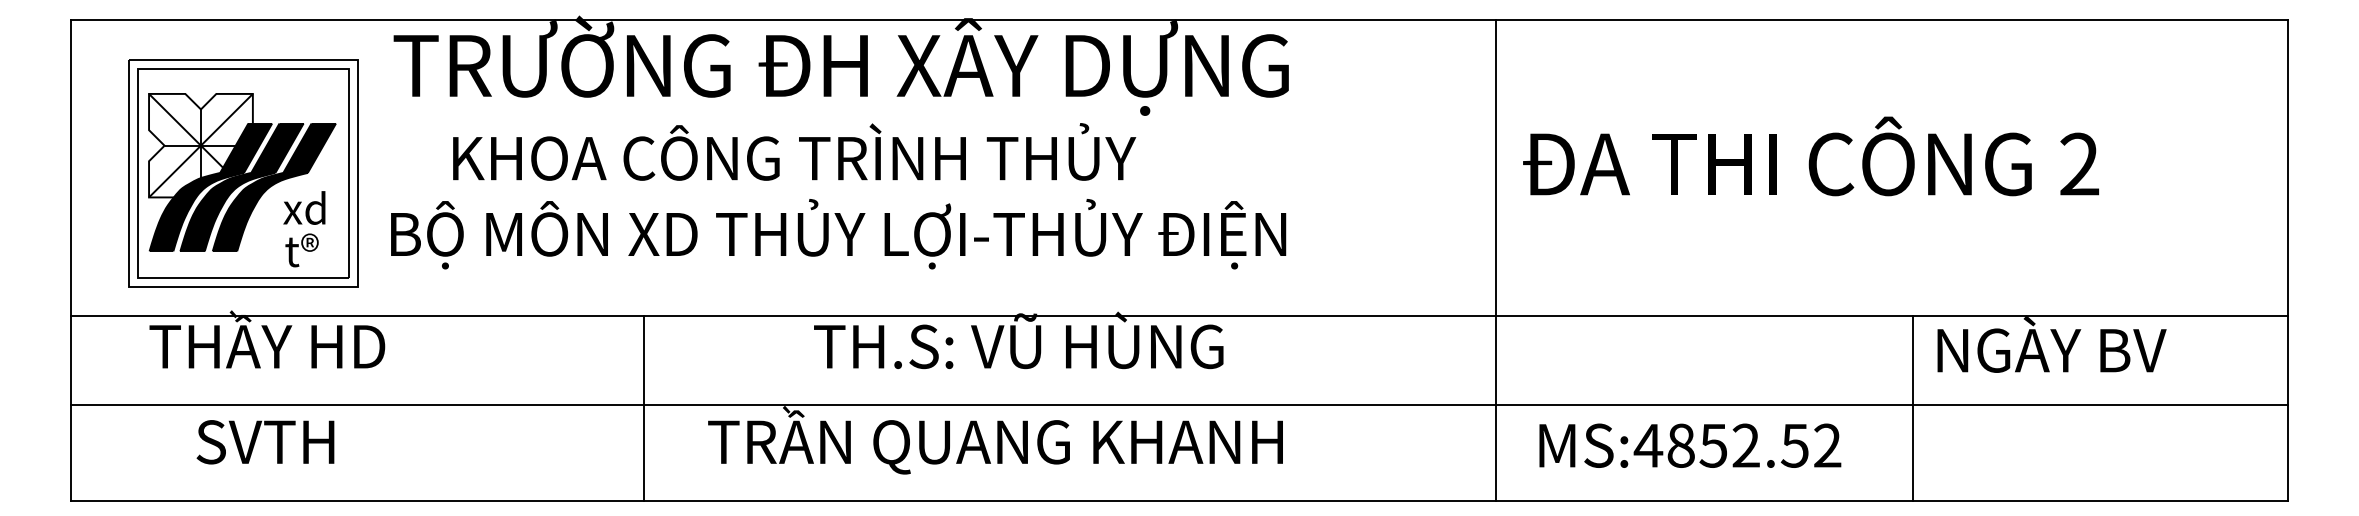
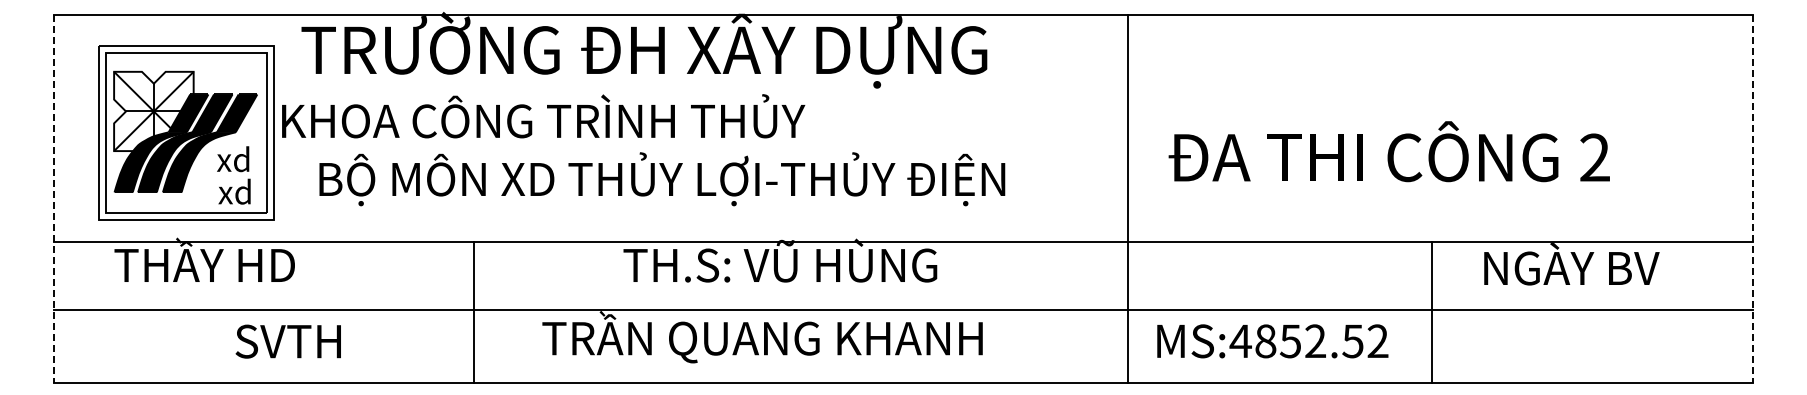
text: (794, 152) -> (543, 116), moved
text: (1810, 156) -> (1388, 151), moved
text: (838, 234) -> (662, 179), moved
text: (306, 250) -> (234, 191), t® -> xd
line: (71, 260) -> (54, 199), solid -> dashed
line: (1496, 260) -> (1128, 199), moved
line: (2287, 260) -> (1752, 199), solid -> dashed
line: (644, 408) -> (473, 312), moved
line: (1913, 408) -> (1431, 312), moved
text: (264, 442) -> (287, 341), moved
text: (1689, 445) -> (1272, 341), moved

